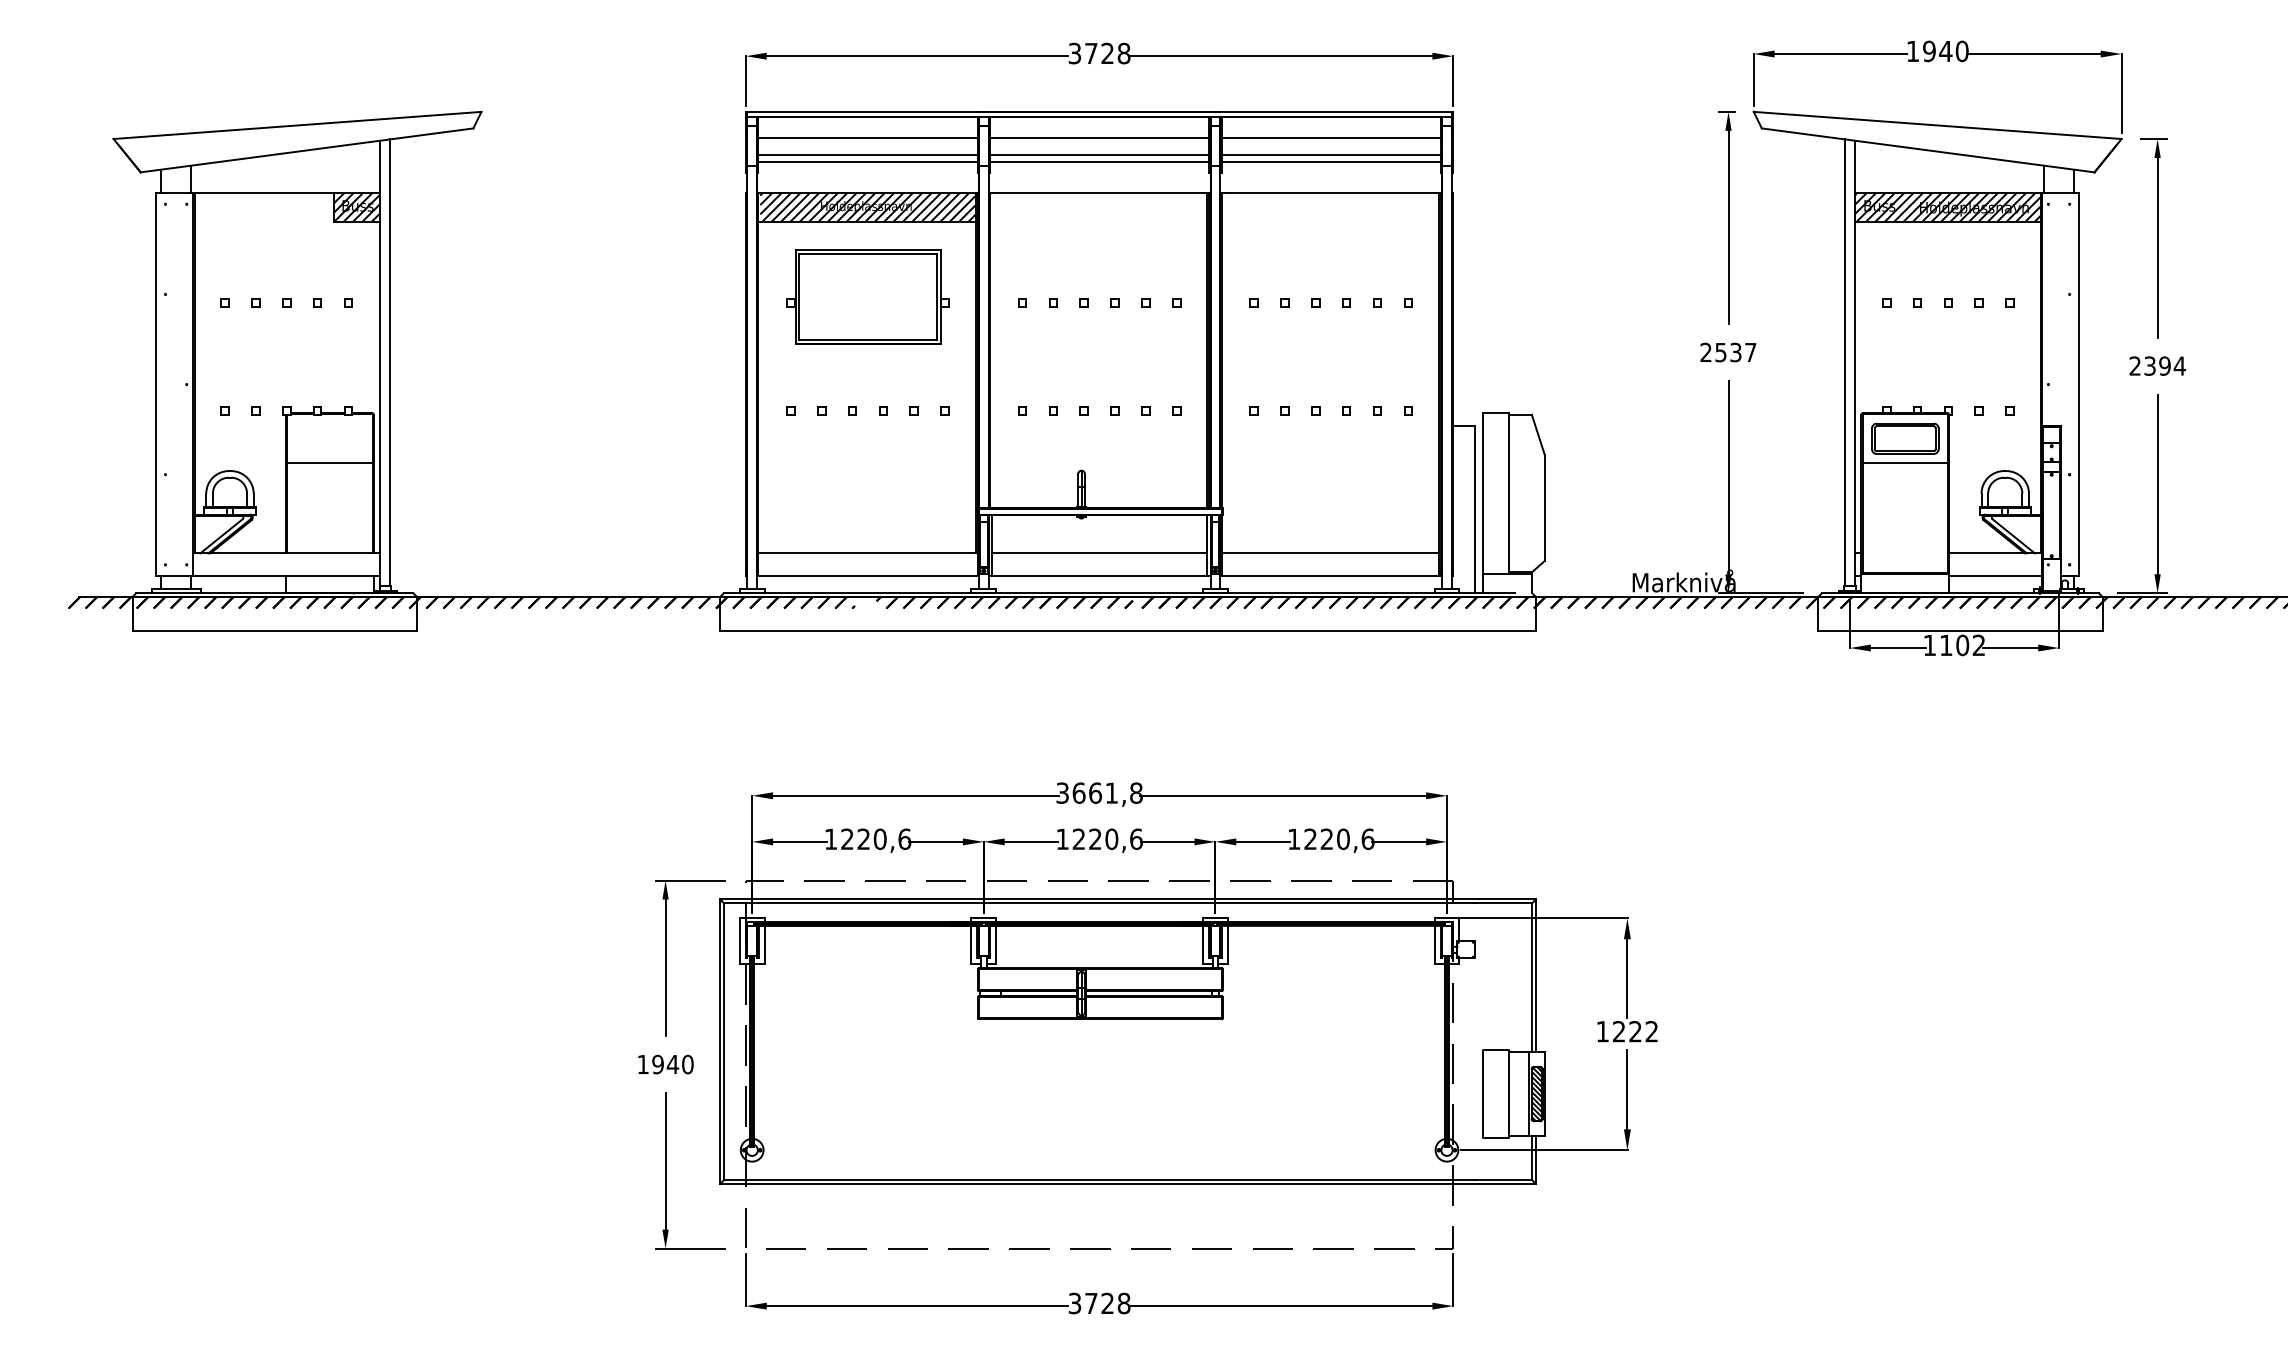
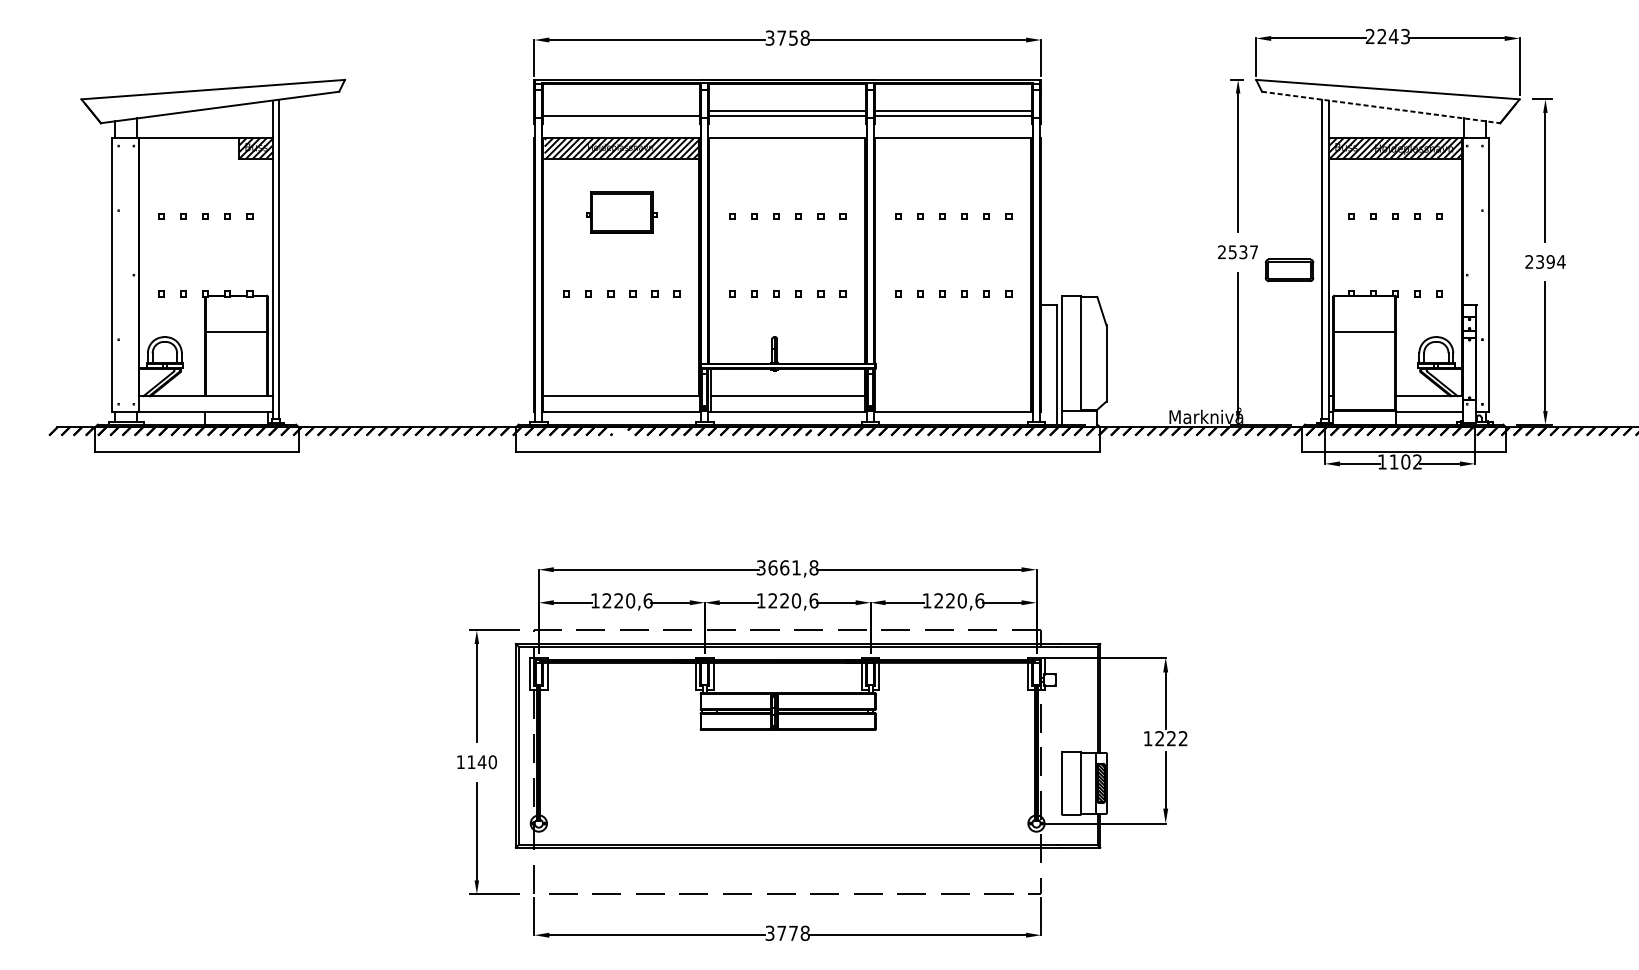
text: (1937, 51) -> (1387, 36), 1940 -> 2243
text: (1107, 53) -> (793, 38), 3728 -> 3758
line: (867, 137) -> (621, 98), removed
line: (1099, 137) -> (787, 98), removed
line: (1330, 137) -> (953, 98), removed
line: (1928, 150) -> (1381, 107), solid -> dashed
line: (867, 155) -> (621, 111), removed
part: (867, 296) -> (621, 212), size x0.6
part: (1905, 438) -> (1289, 270), moved
line: (1330, 553) -> (953, 396), removed
text: (657, 1064) -> (471, 762), 1940 -> 1140
text: (1107, 1302) -> (793, 932), 3728 -> 3778

